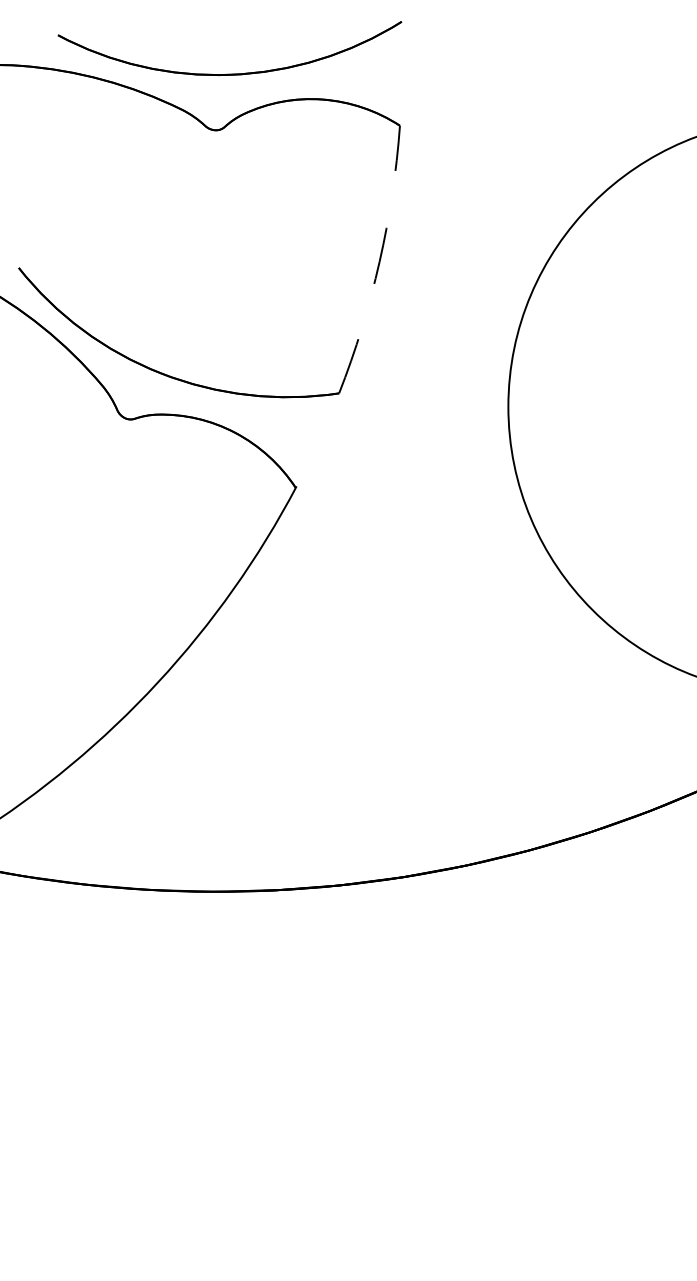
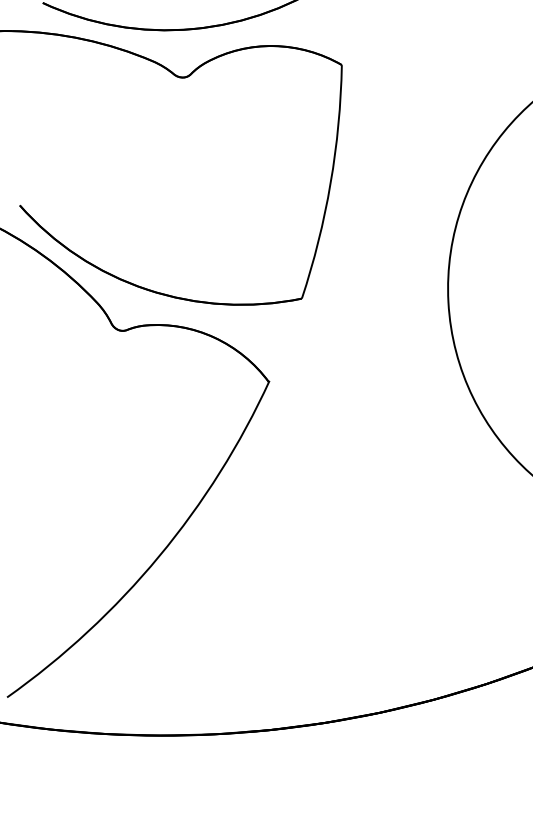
arc: (379, 261) -> (330, 183), dashed -> solid

